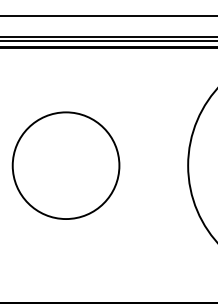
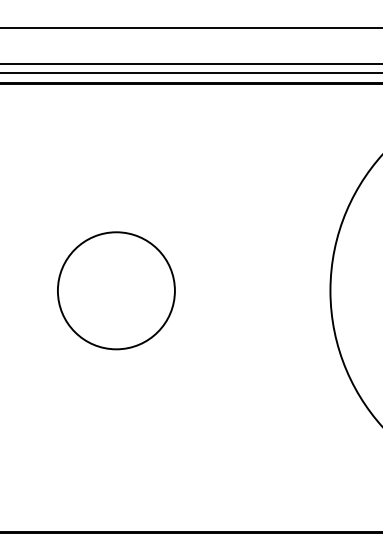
circle: (66, 165) -> (116, 290), size x0.62

